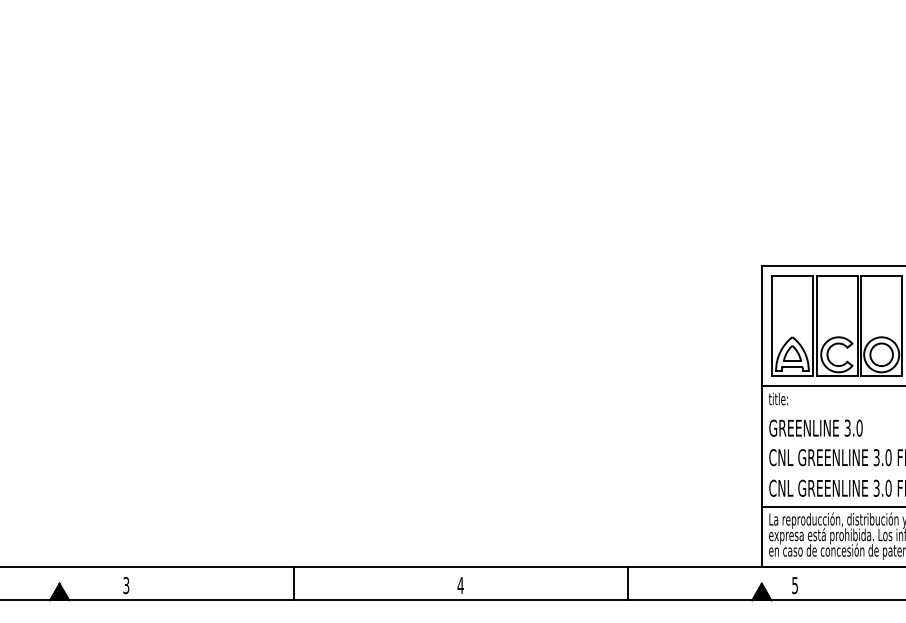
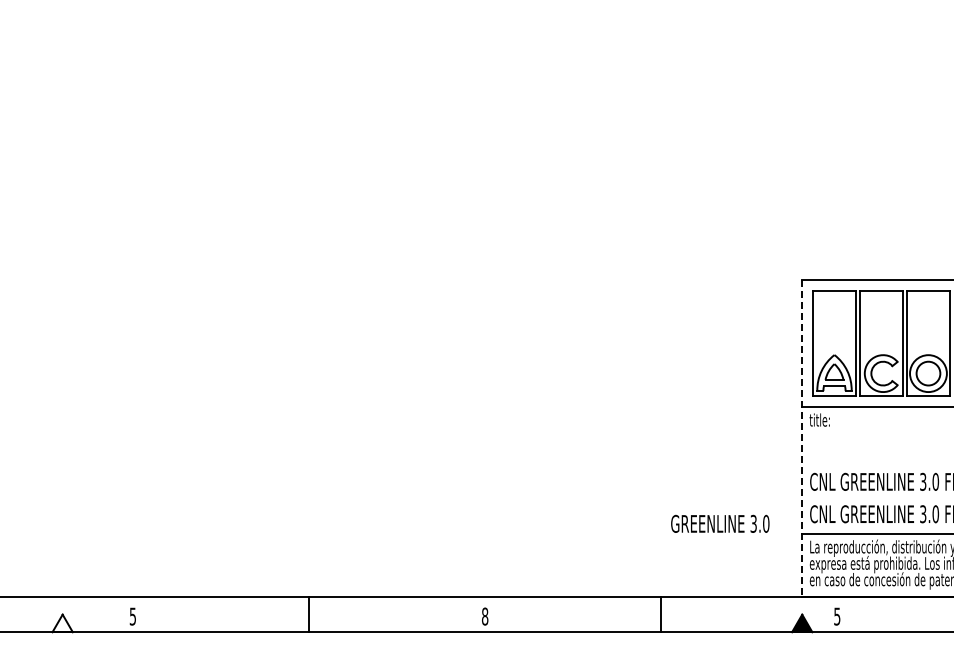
line: (762, 417) -> (802, 439), solid -> dashed
text: (816, 427) -> (720, 523), moved
text: (126, 584) -> (133, 615), 3 -> 5
text: (460, 585) -> (484, 616), 4 -> 8
fill: (59, 592) -> (62, 623), removed

